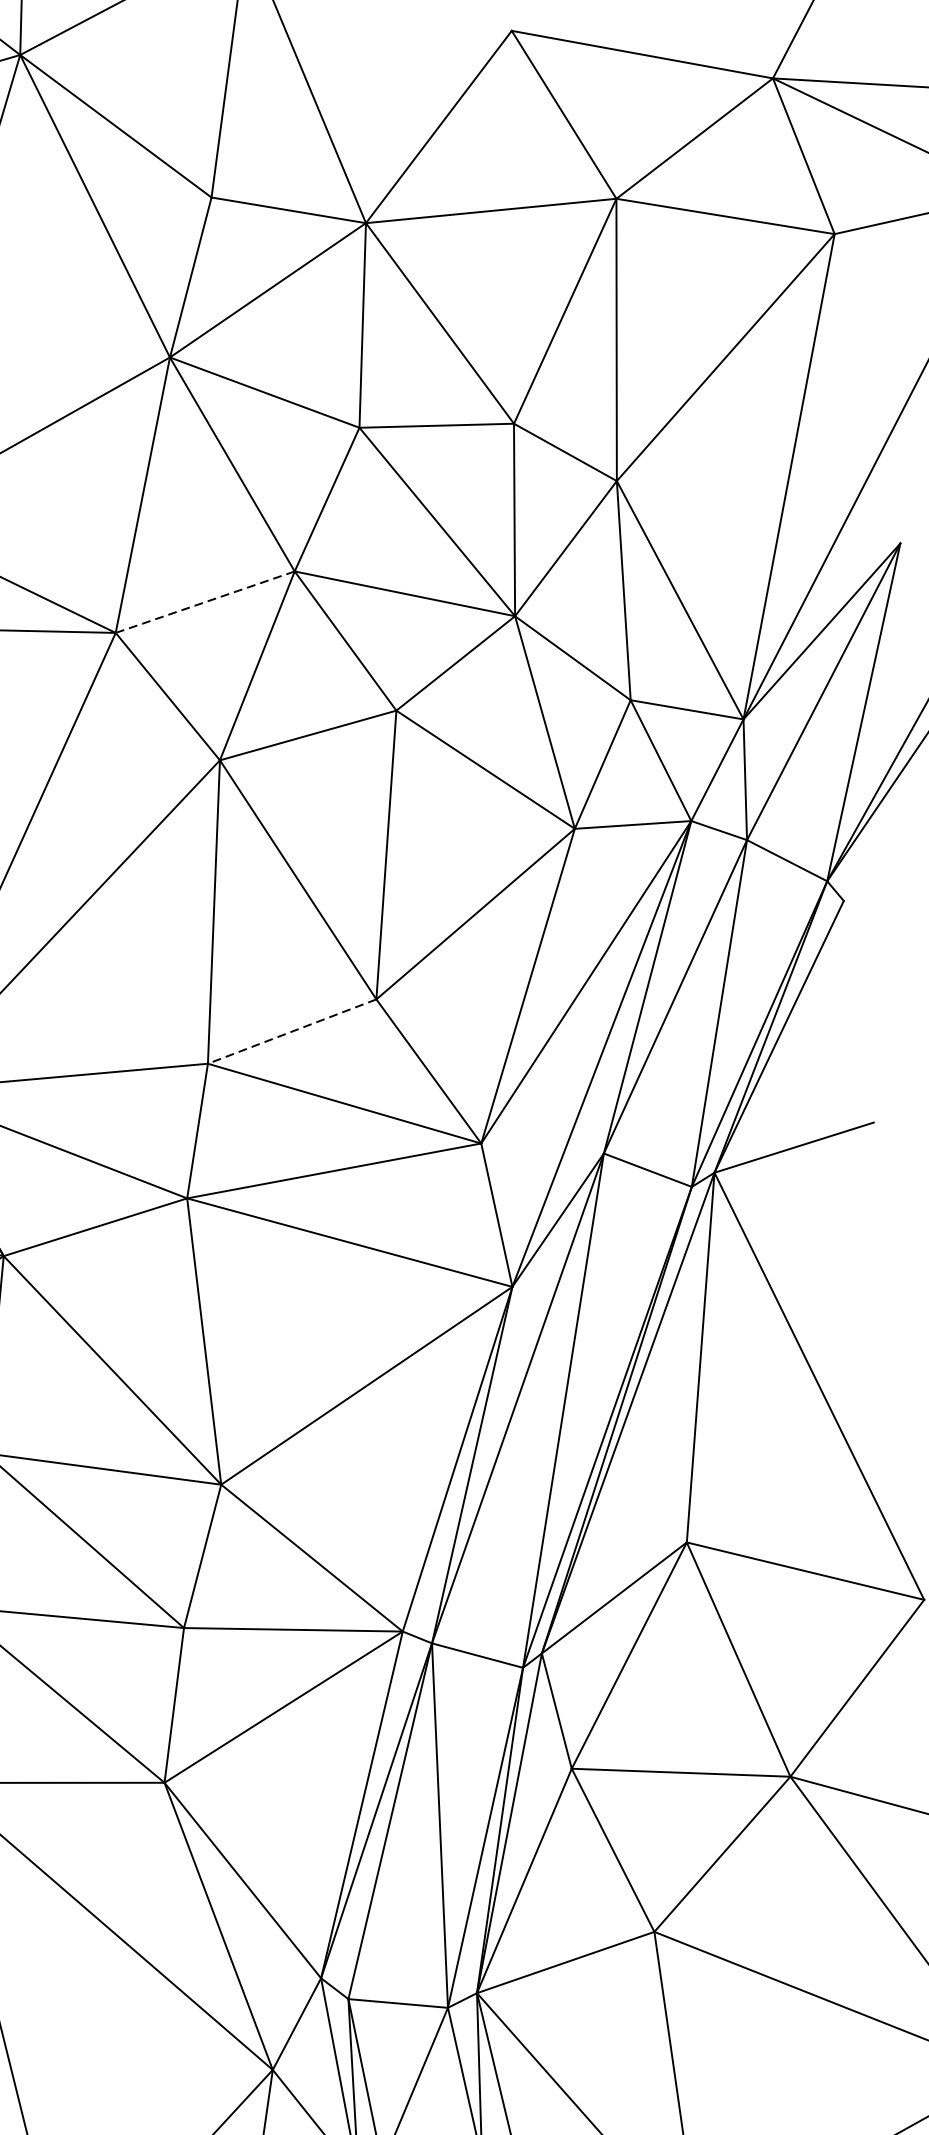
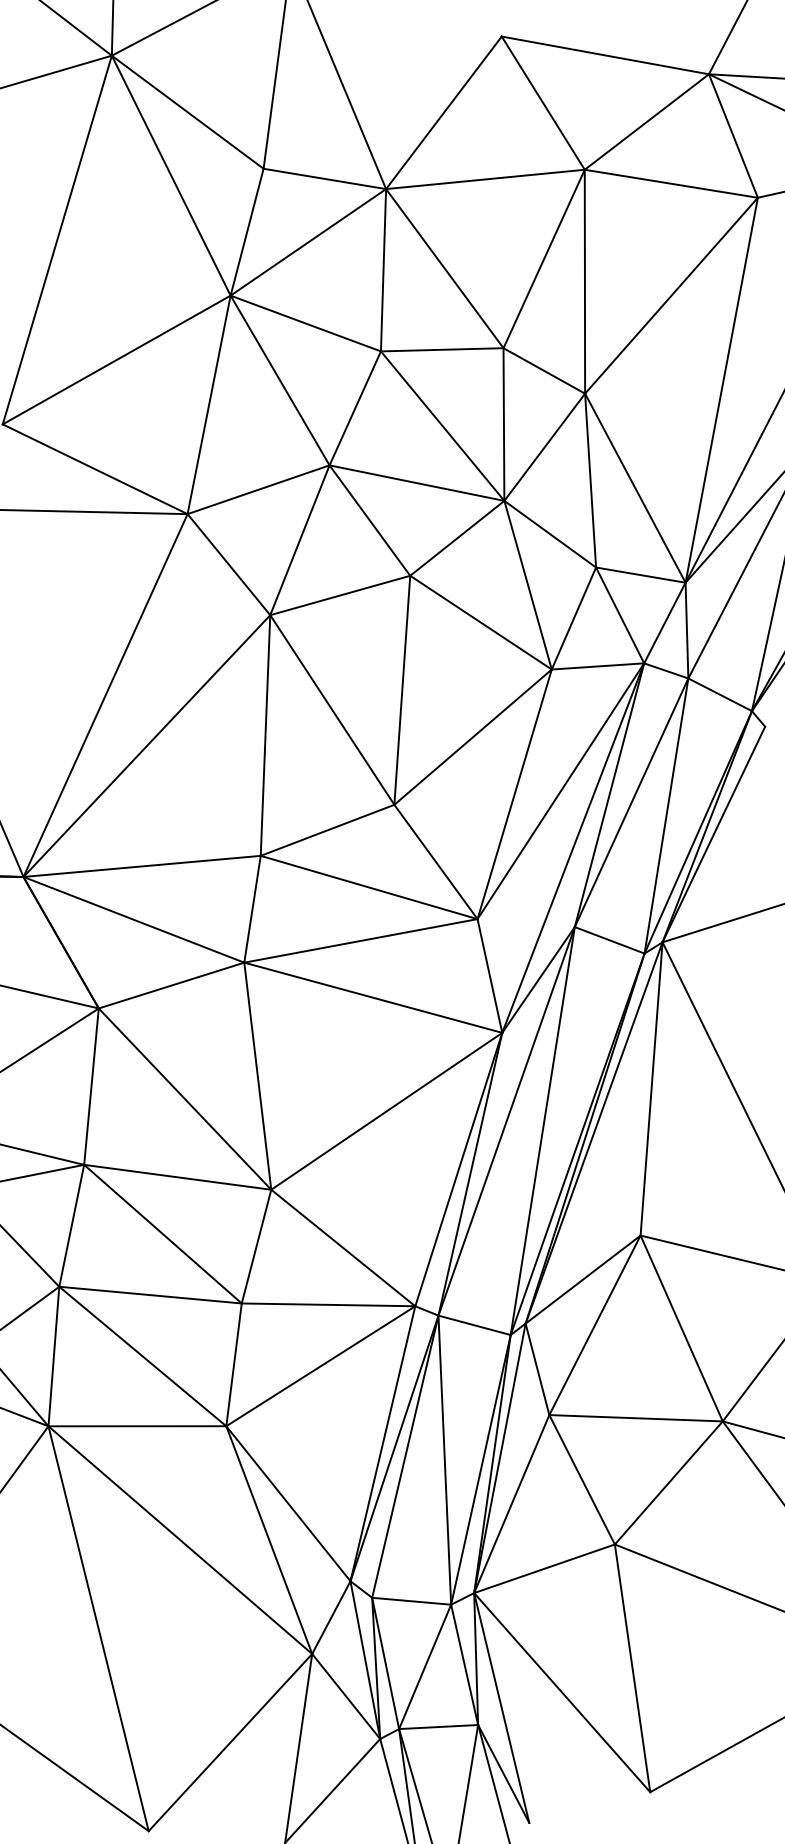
line: (205, 601) -> (258, 489), dashed -> solid
line: (292, 1031) -> (327, 830), dashed -> solid

